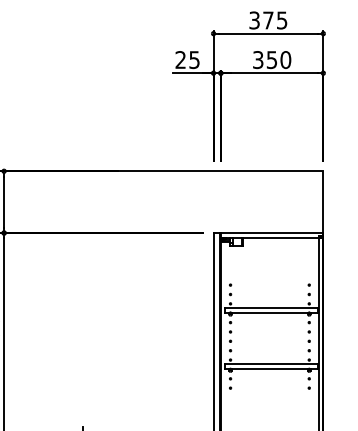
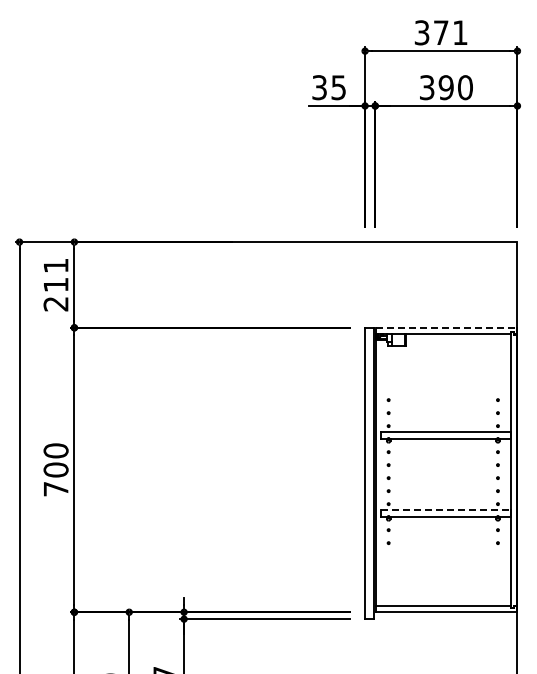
text: (282, 20) -> (460, 32), 375 -> 371
text: (180, 59) -> (319, 87), 25 -> 35
text: (271, 59) -> (445, 87), 350 -> 390
line: (272, 232) -> (446, 327), solid -> dashed
line: (271, 364) -> (445, 510), solid -> dashed

